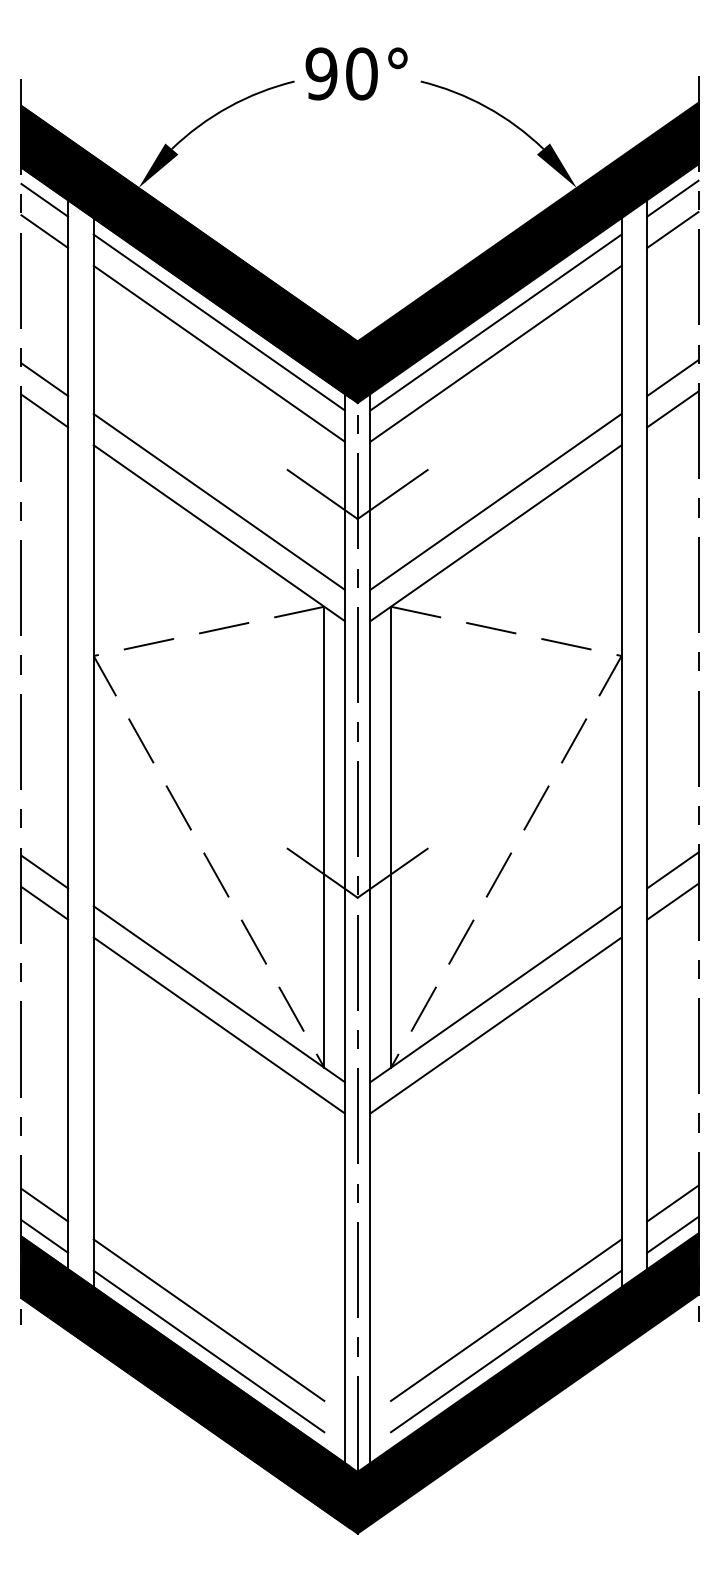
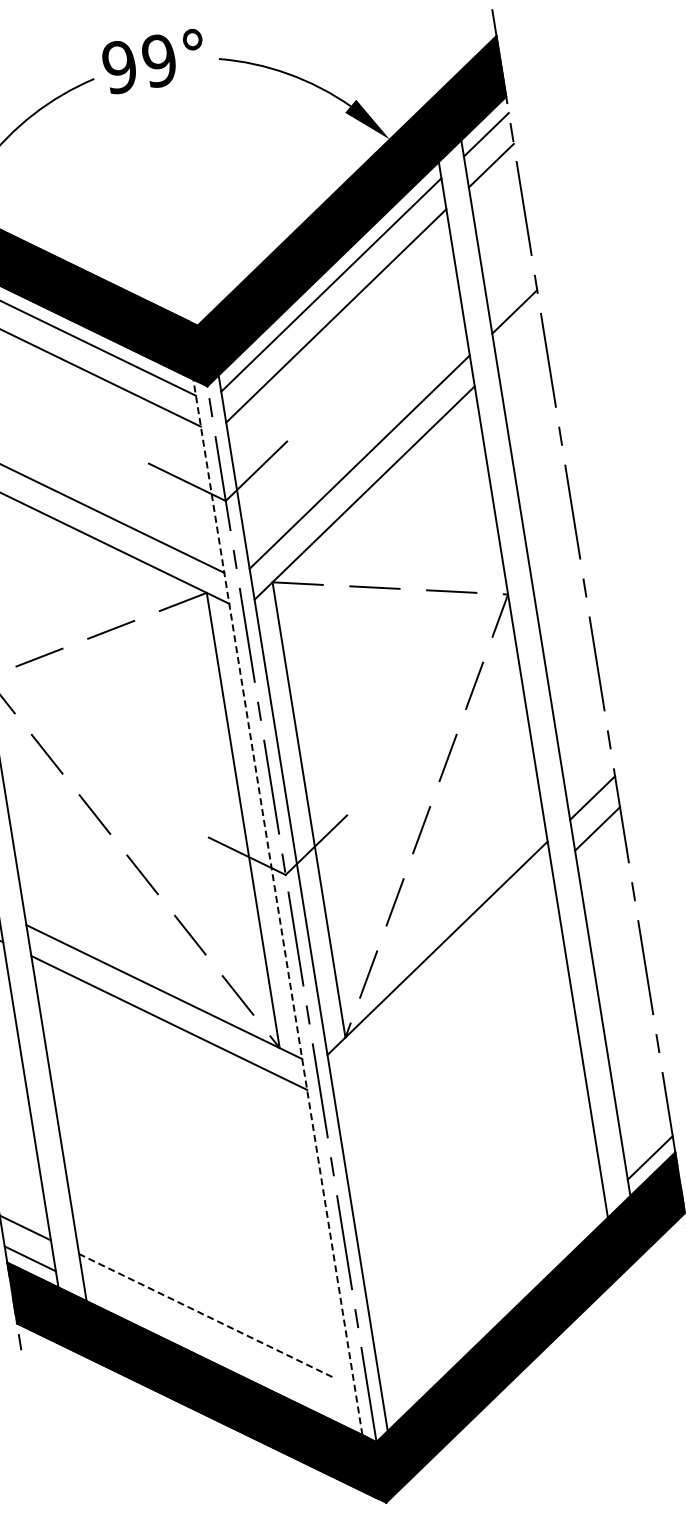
text: (361, 73) -> (159, 60), 90° -> 99°
line: (672, 409) -> (519, 343), removed
line: (344, 928) -> (277, 907), solid -> dashed
line: (495, 1025) -> (441, 979), removed
line: (672, 1203) -> (644, 1127), removed
line: (505, 1319) -> (498, 1267), removed
line: (209, 1320) -> (206, 1315), solid -> dashed
line: (208, 1351) -> (210, 1346), removed
line: (505, 1351) -> (503, 1299), removed

